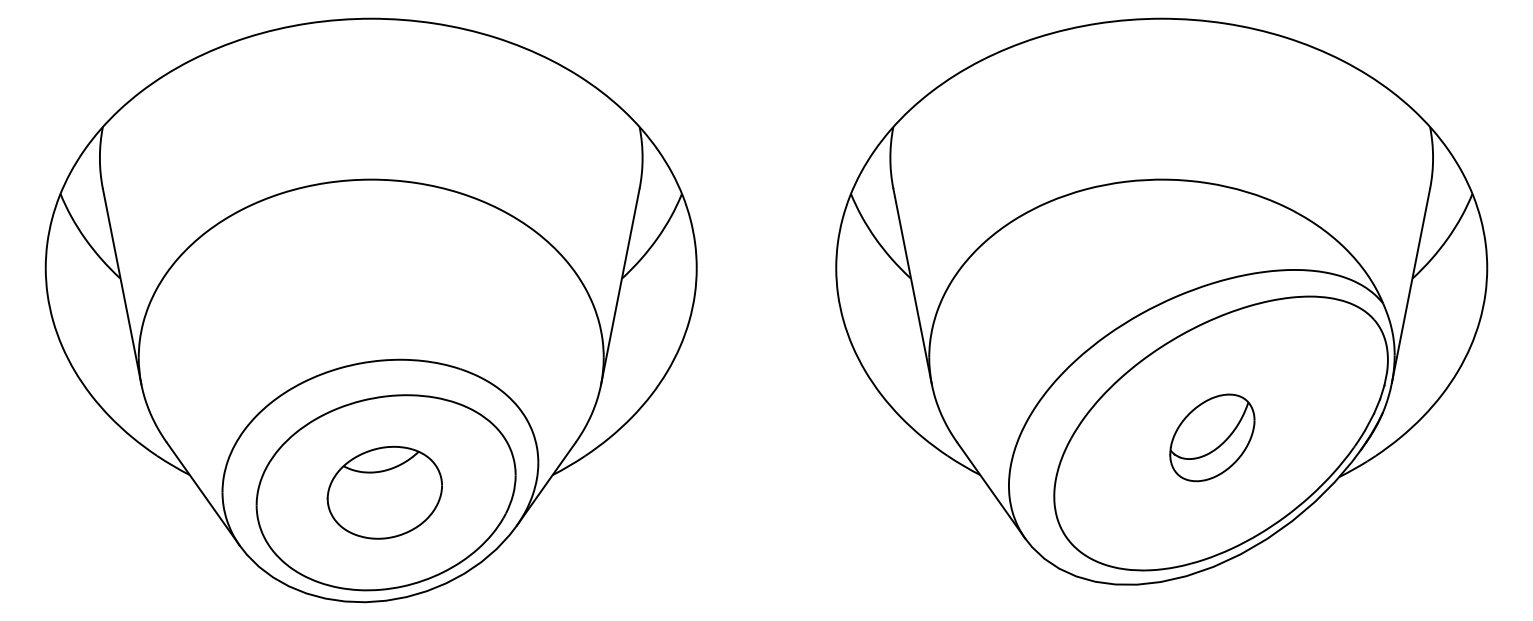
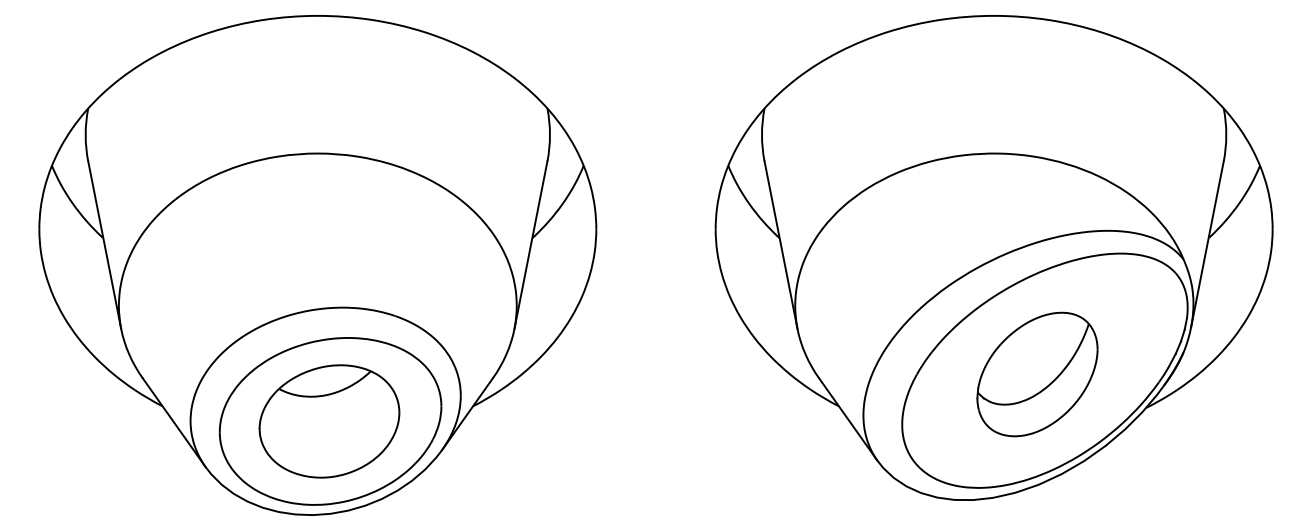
part: (1212, 437) -> (1037, 374), size x1.67
part: (384, 492) -> (329, 421), size x1.43

